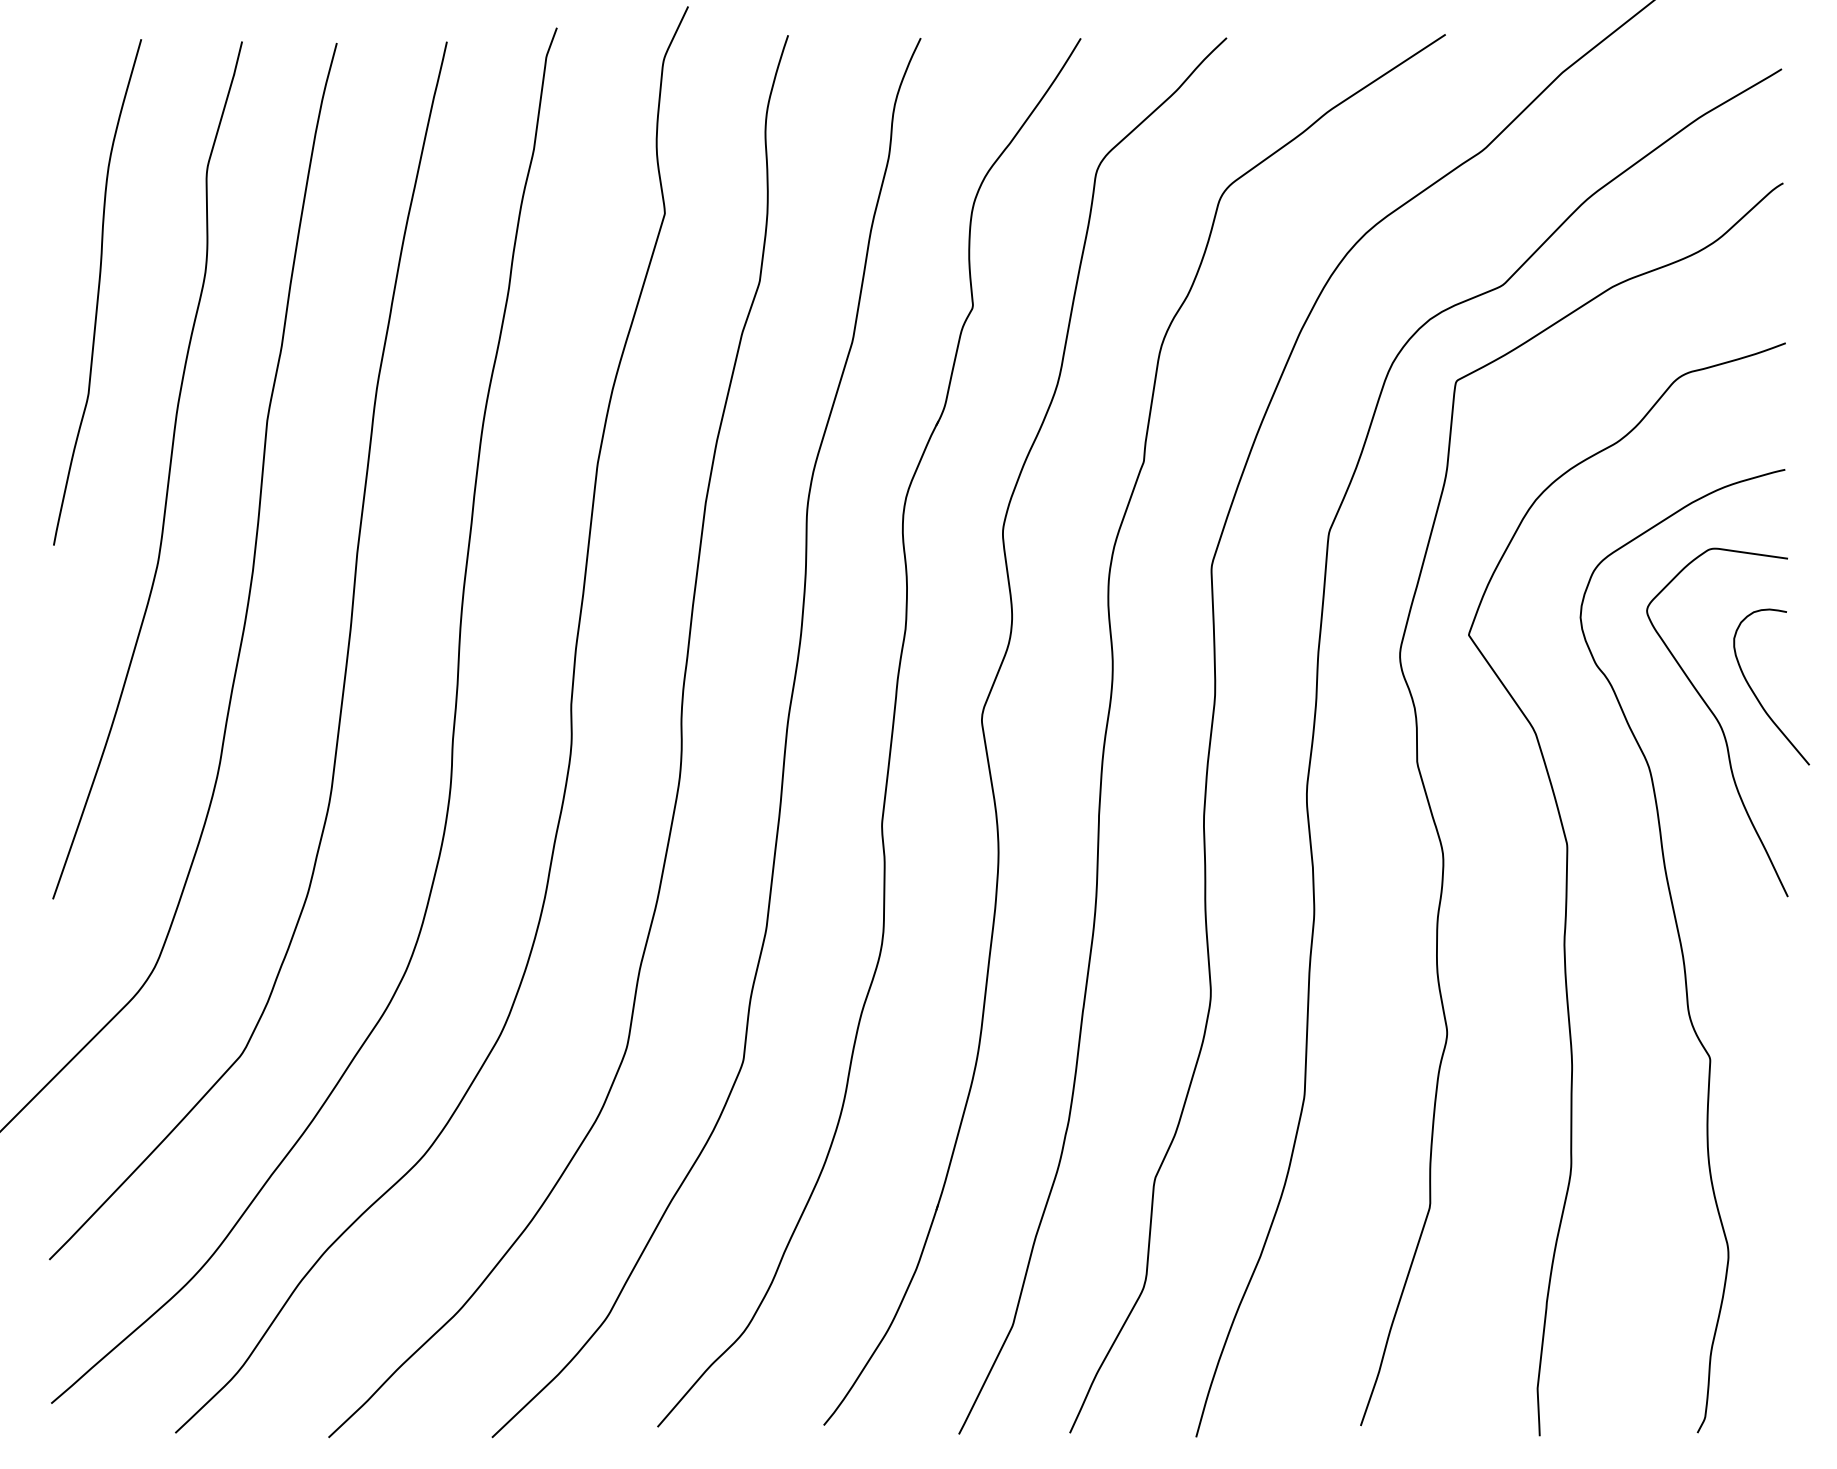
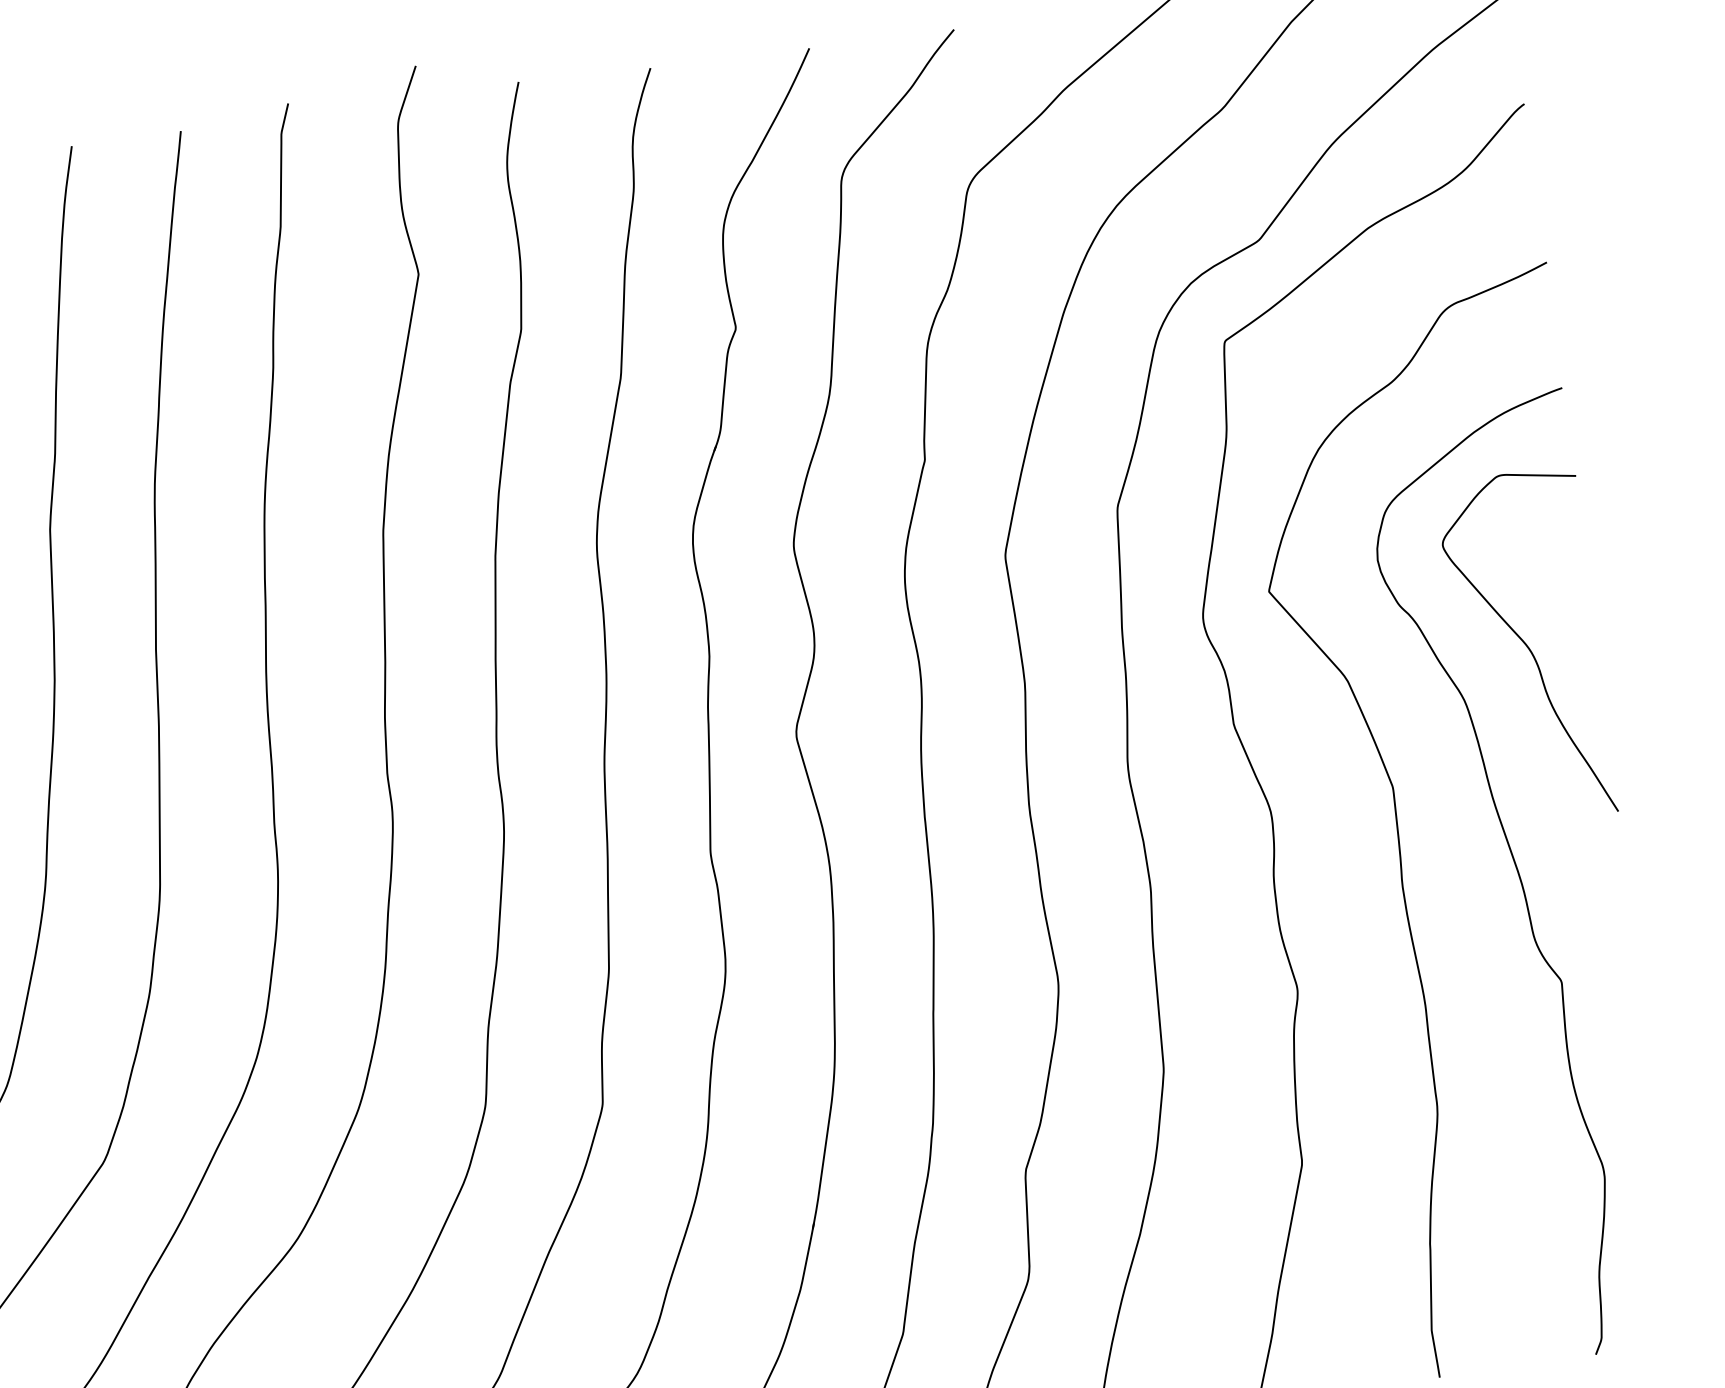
curve: (1756, 695) -> (1561, 615), removed

